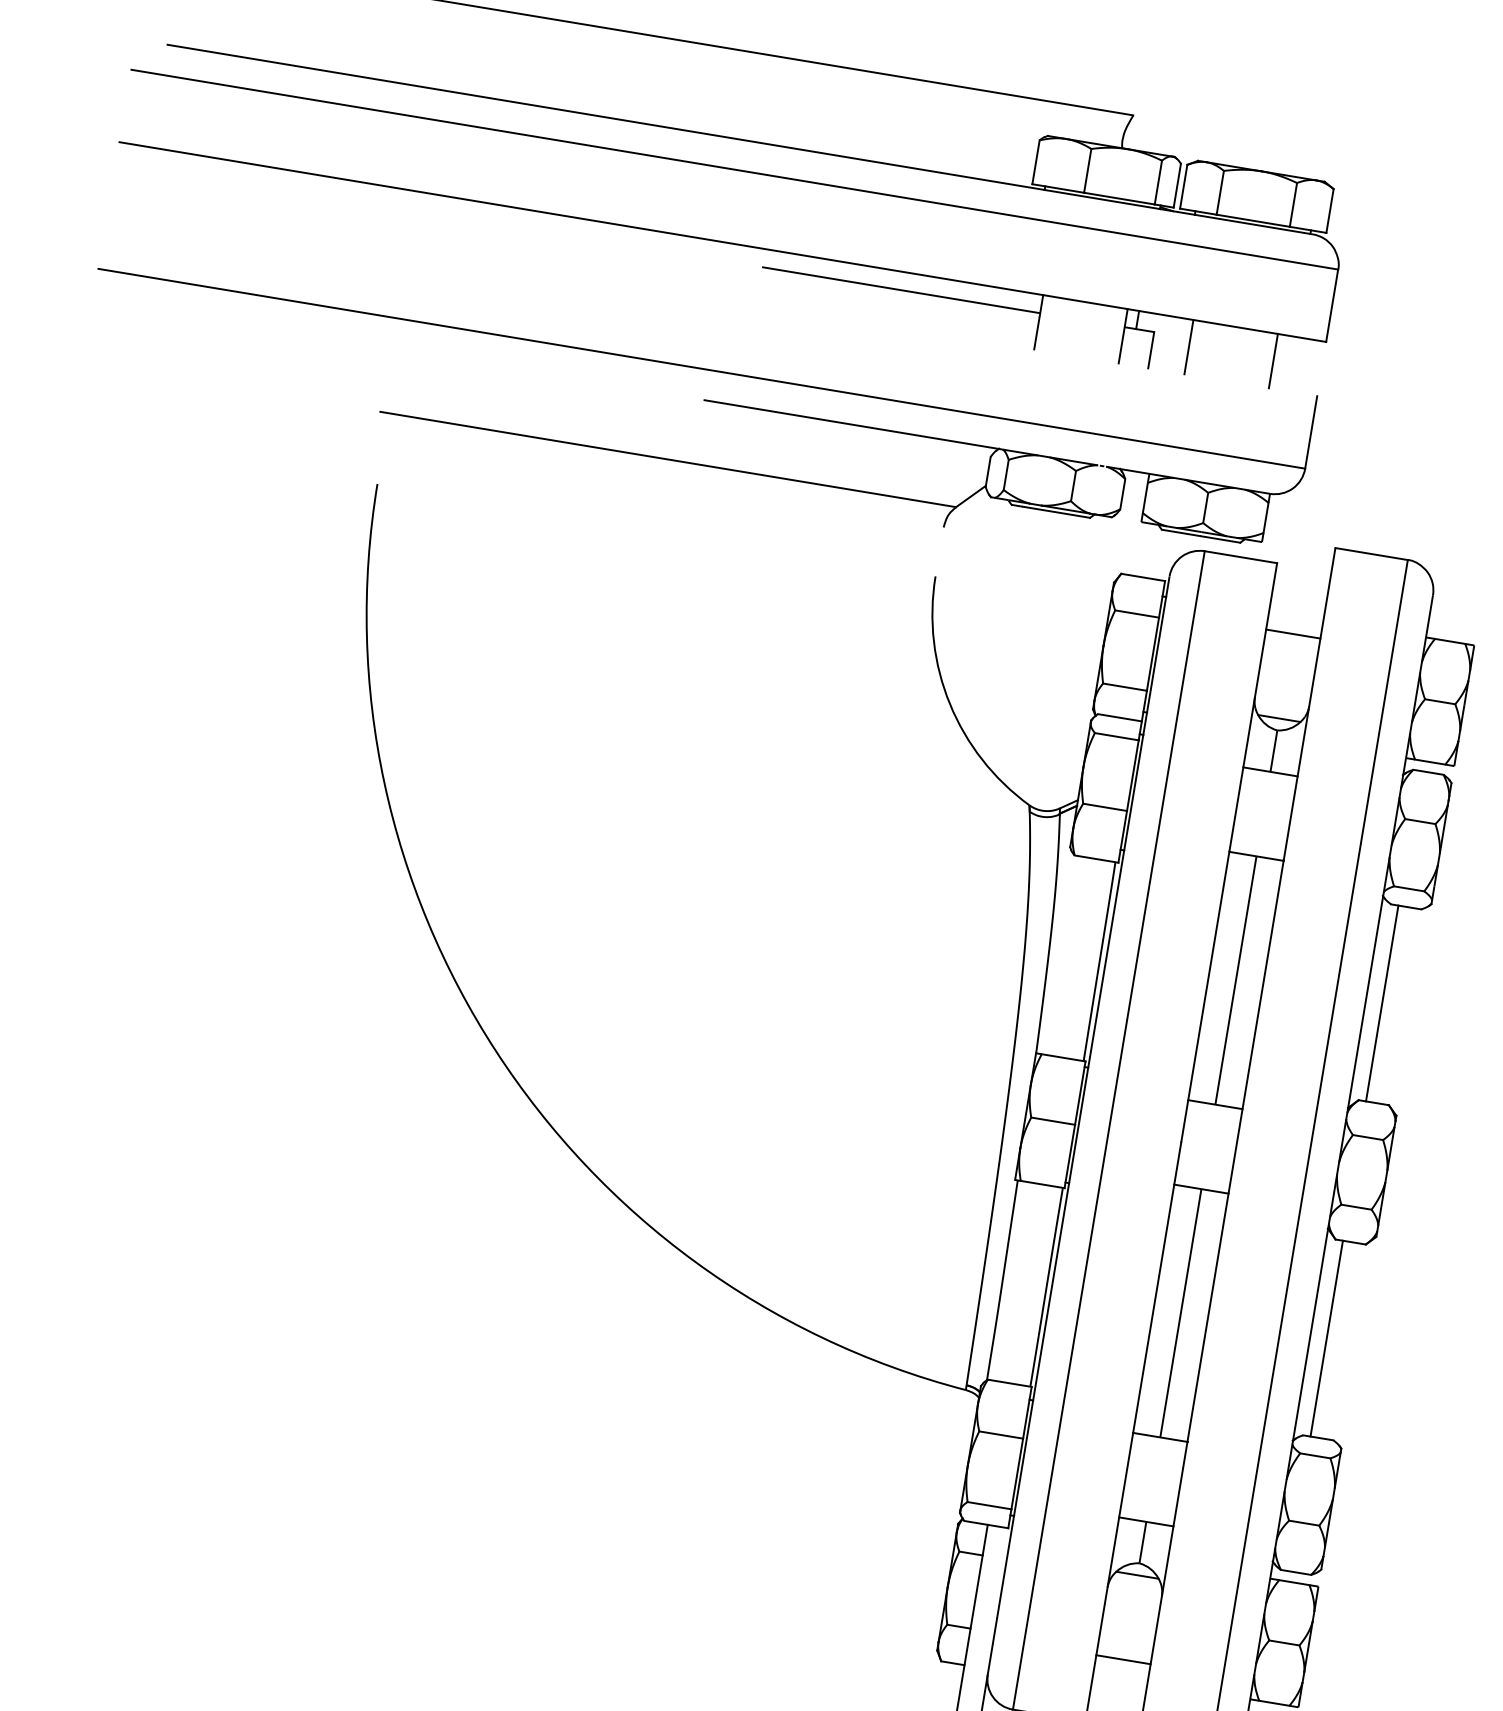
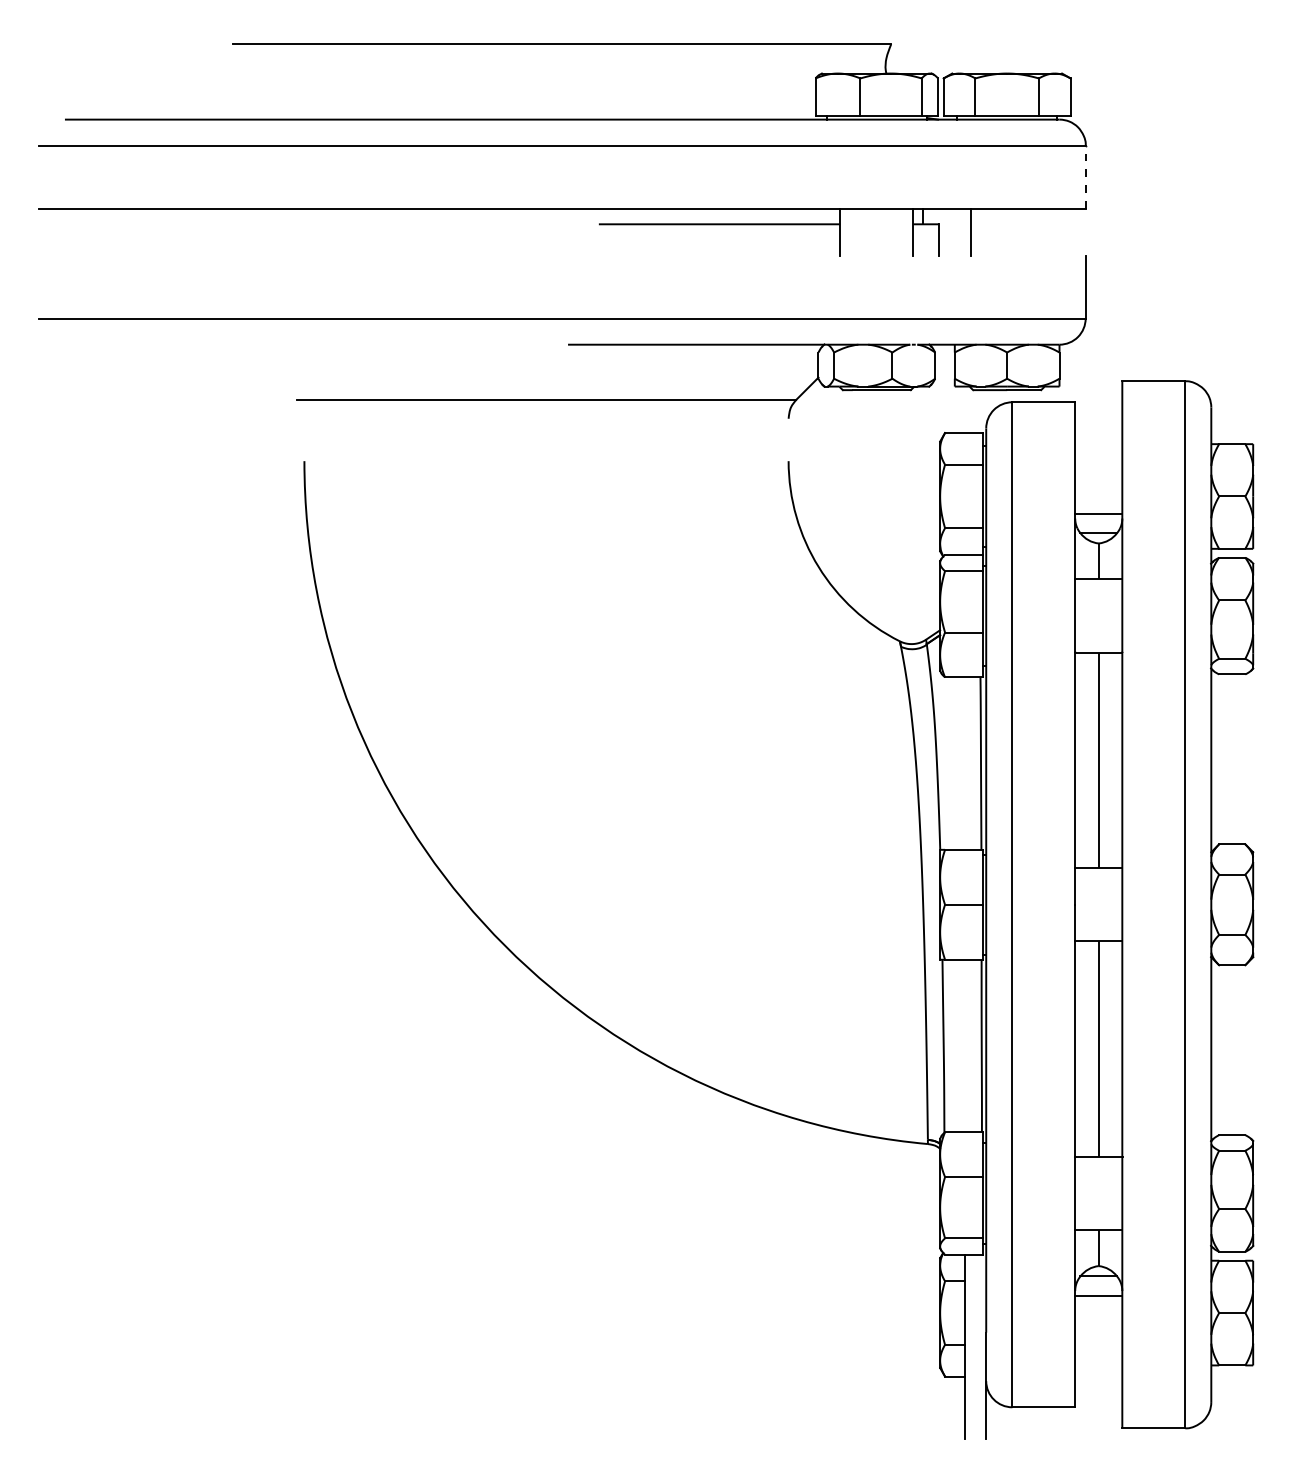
line: (1332, 304) -> (1085, 176), solid -> dashed
line: (1273, 360) -> (1043, 231), removed
line: (1293, 633) -> (1098, 513), moved
line: (1382, 1003) -> (1225, 759), removed
line: (1326, 1339) -> (1225, 1050), removed
line: (1123, 1659) -> (1098, 1295), moved

